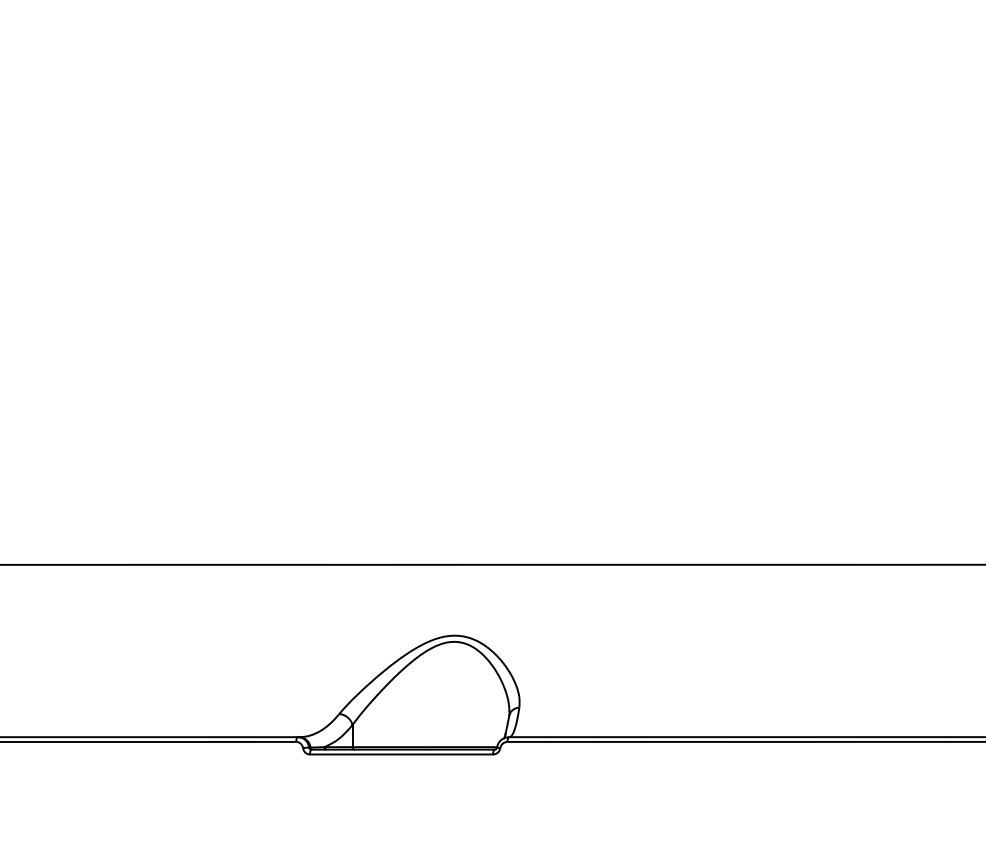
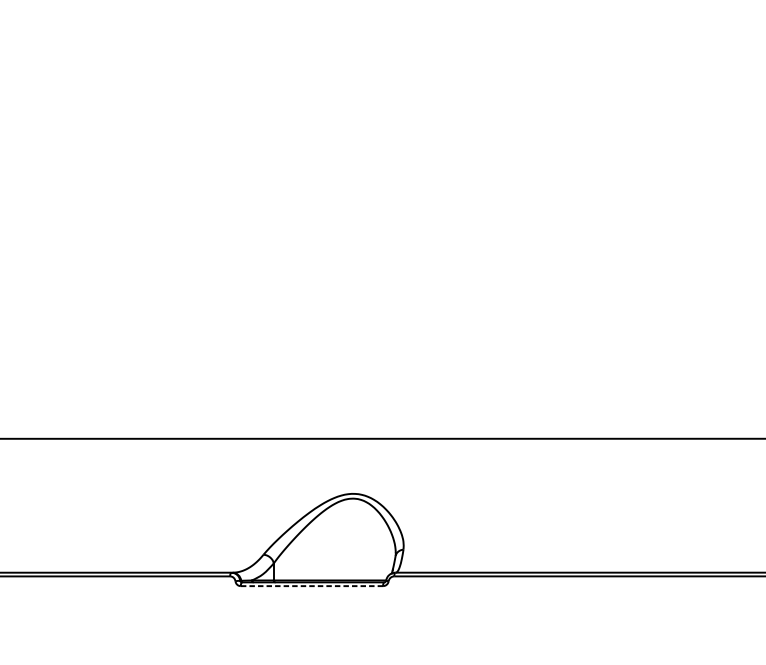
line: (401, 754) -> (311, 586), solid -> dashed

